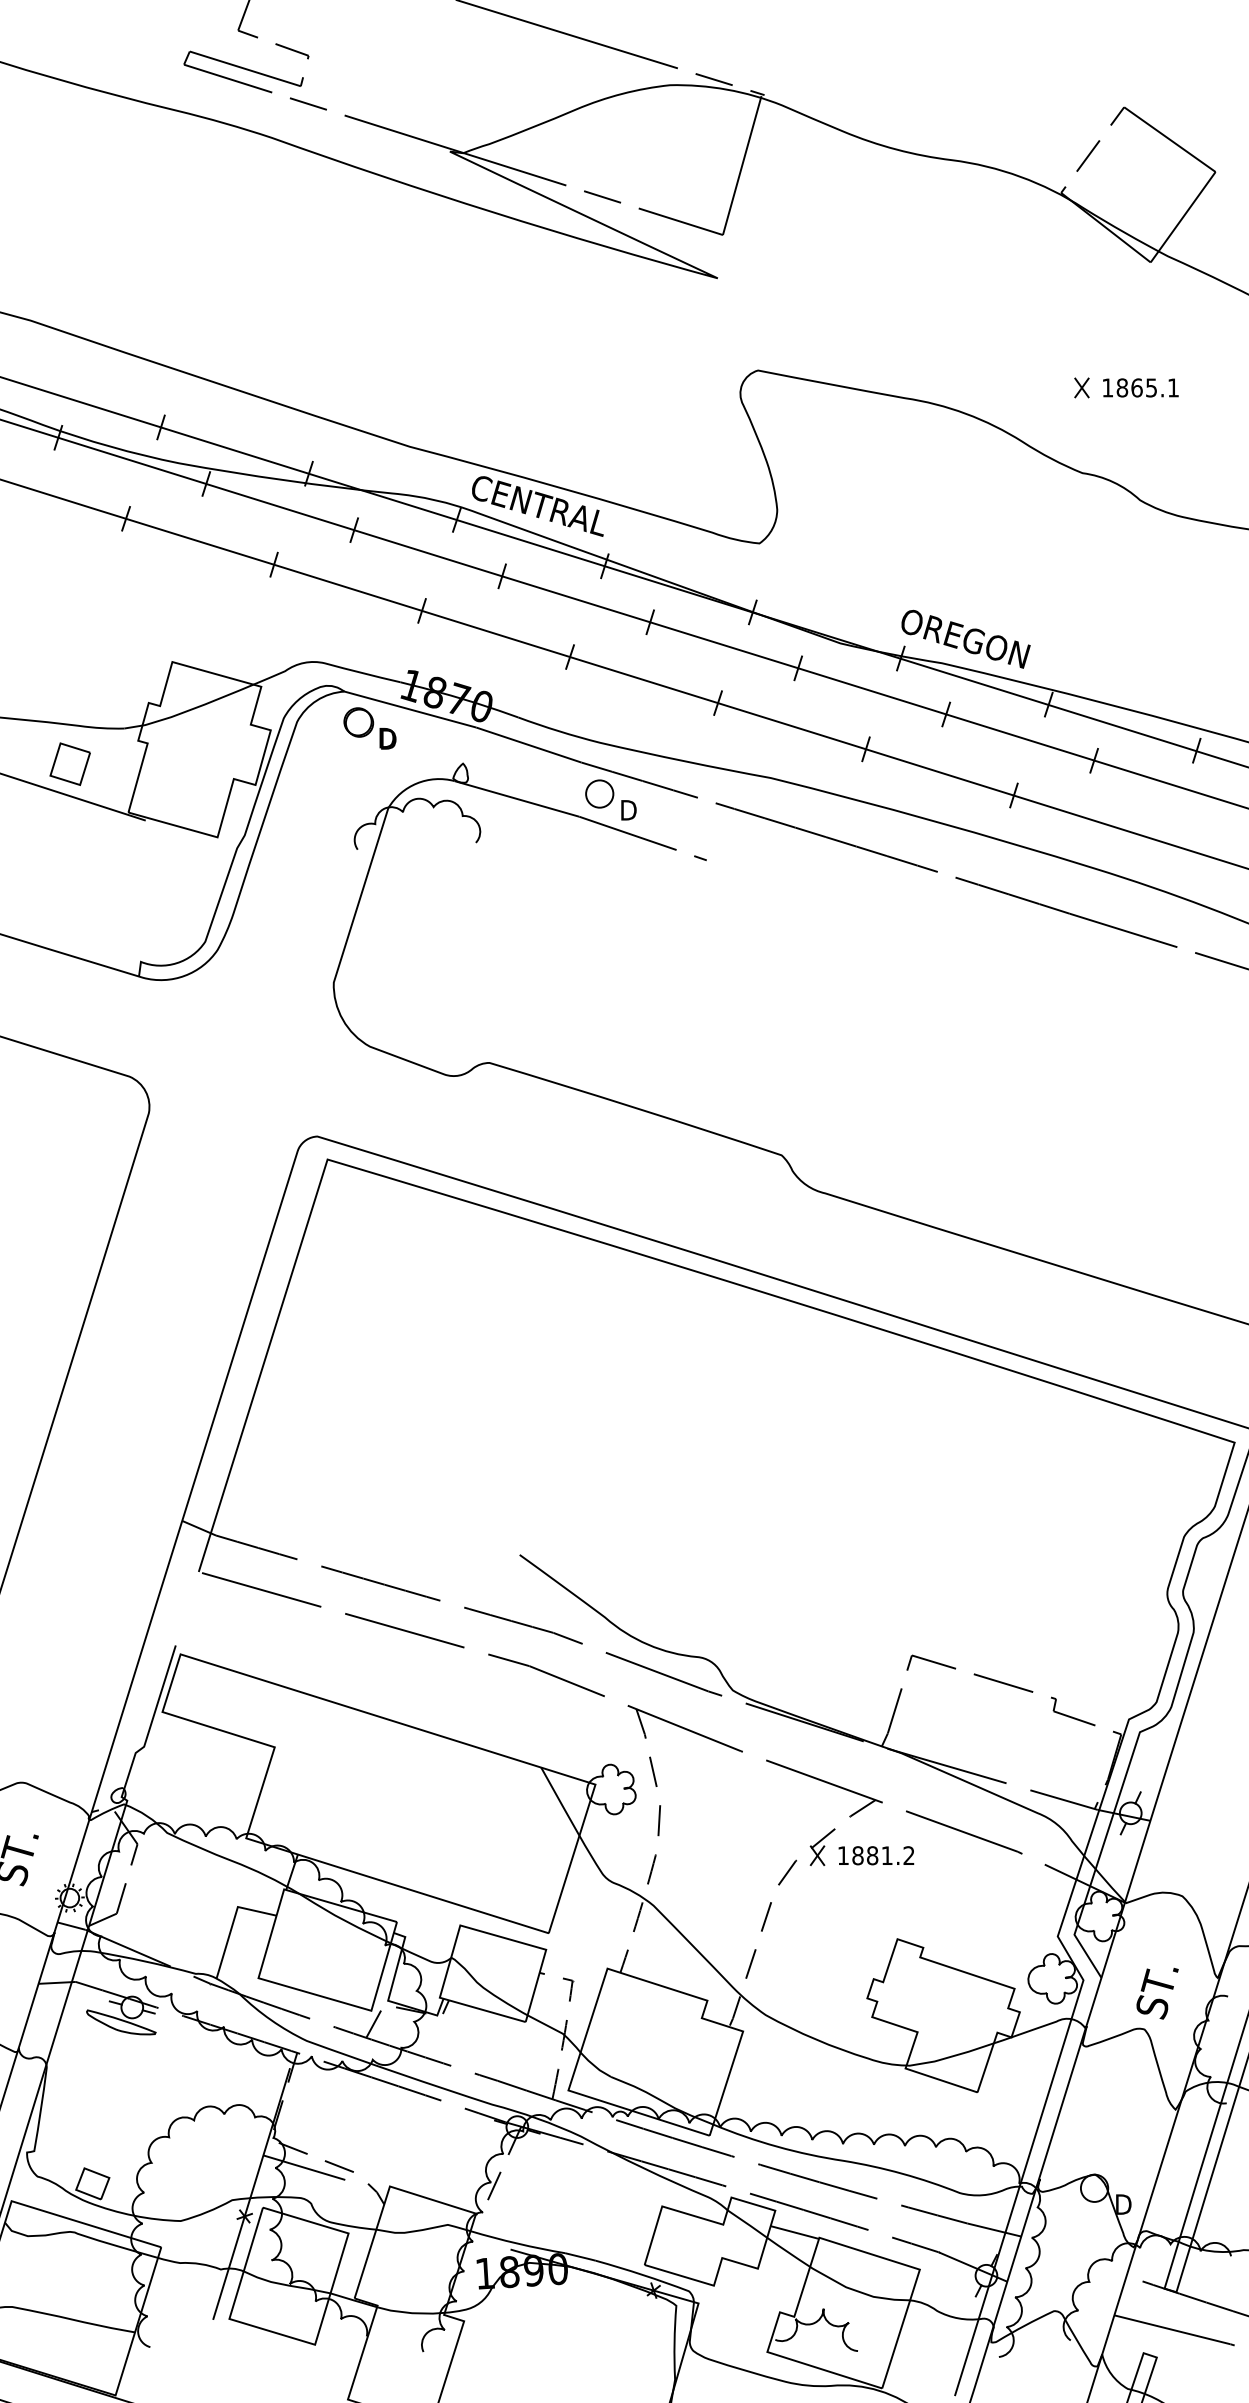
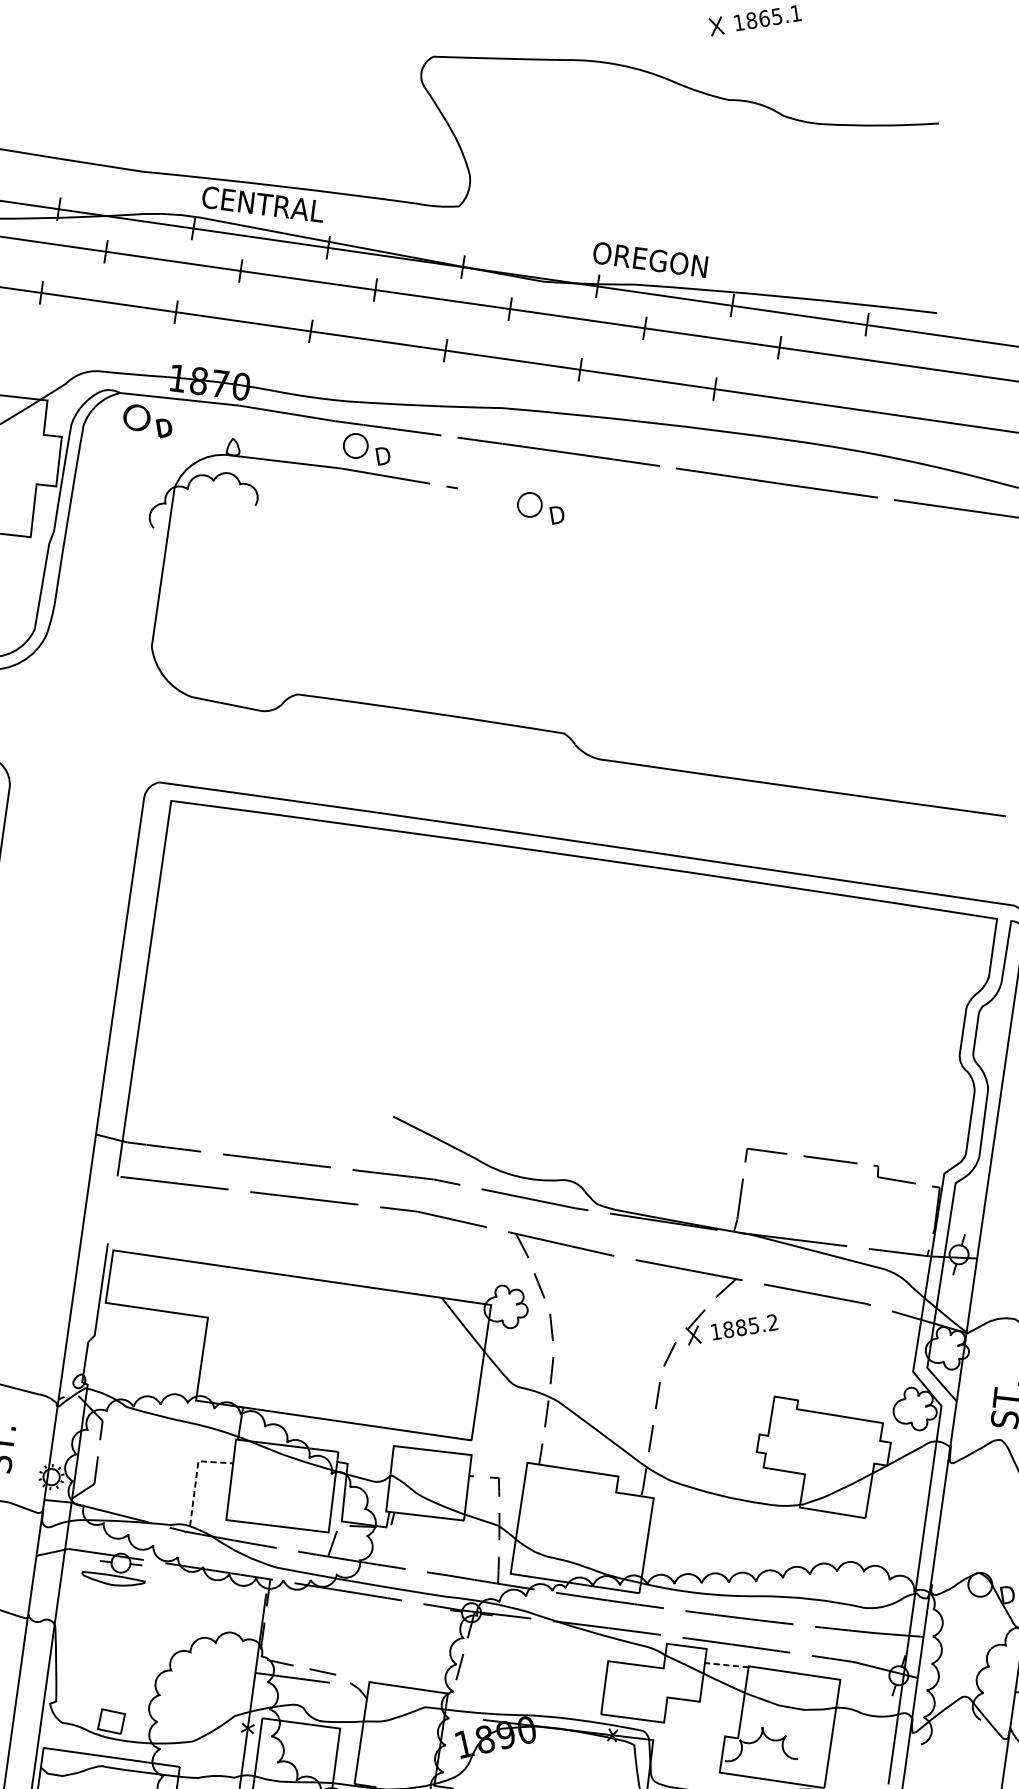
part: (795, 897) -> (539, 508), added
text: (886, 1855) -> (753, 1325), 1881.2 -> 1885.2
line: (233, 1923) -> (196, 1476), solid -> dashed
line: (794, 2232) -> (726, 1665), solid -> dashed

